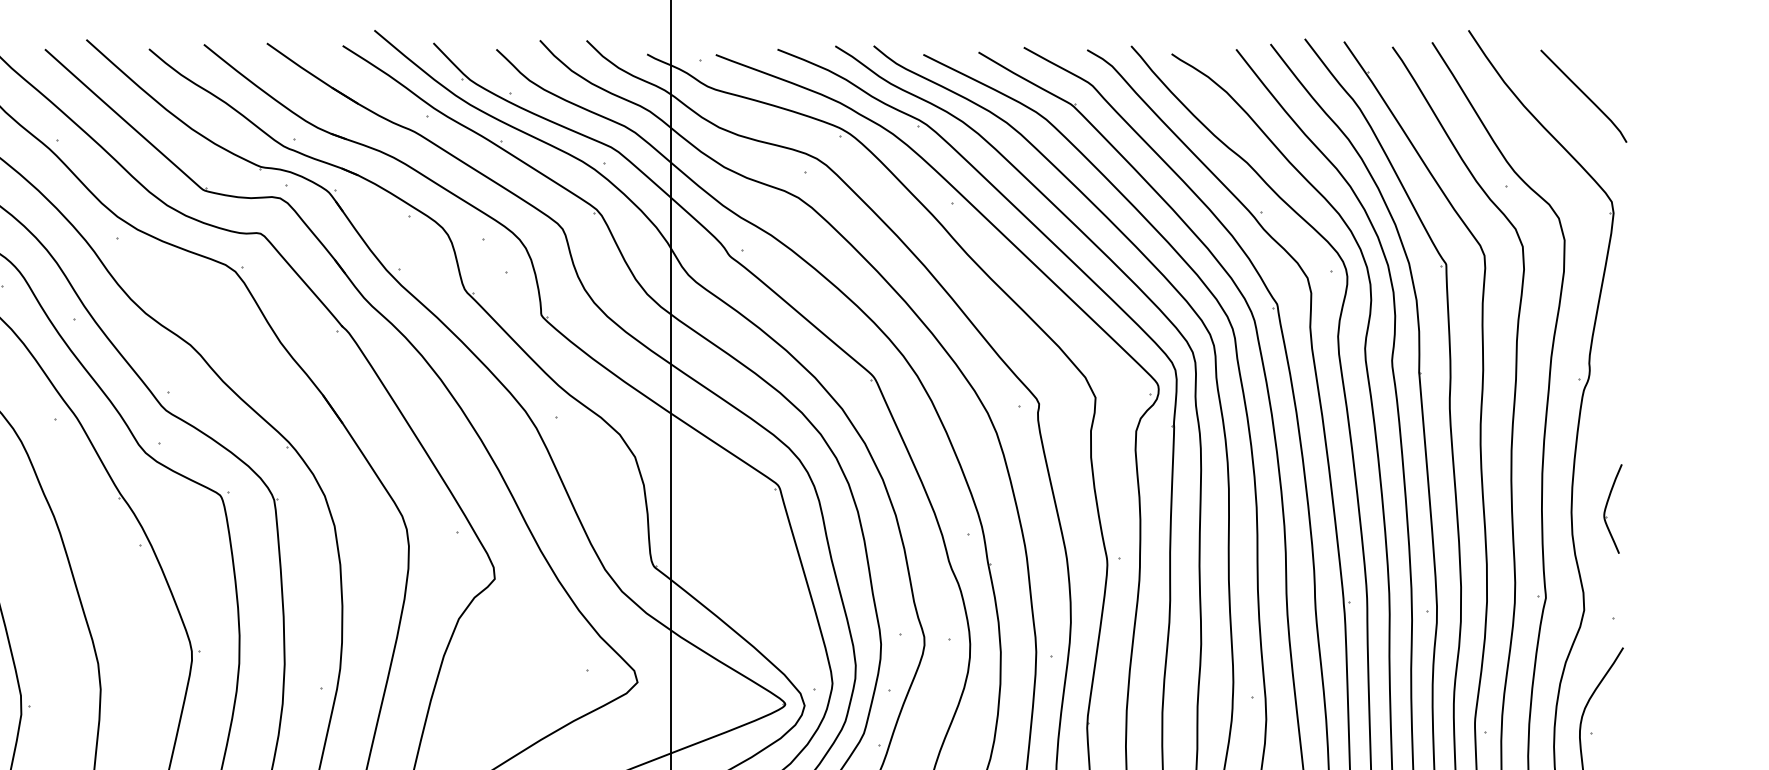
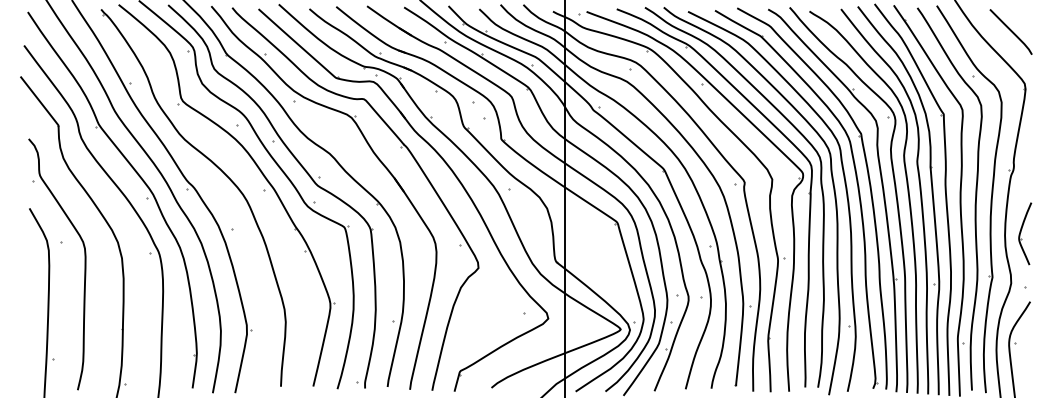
part: (1613, 508) -> (1025, 233), size x1.43

